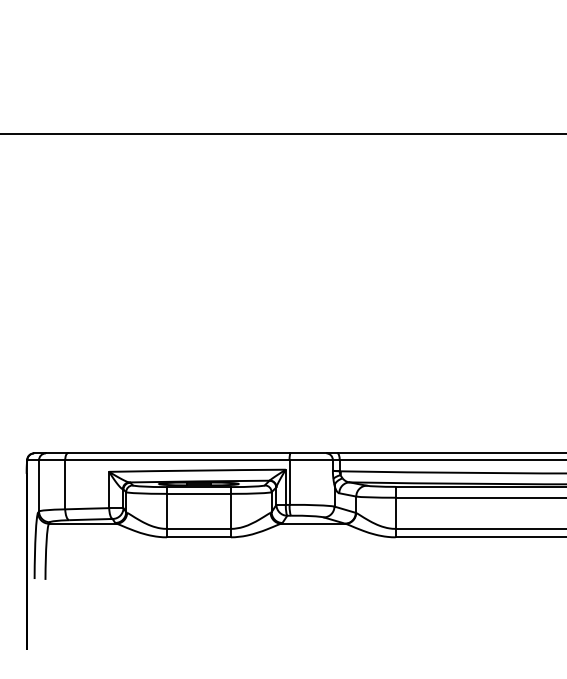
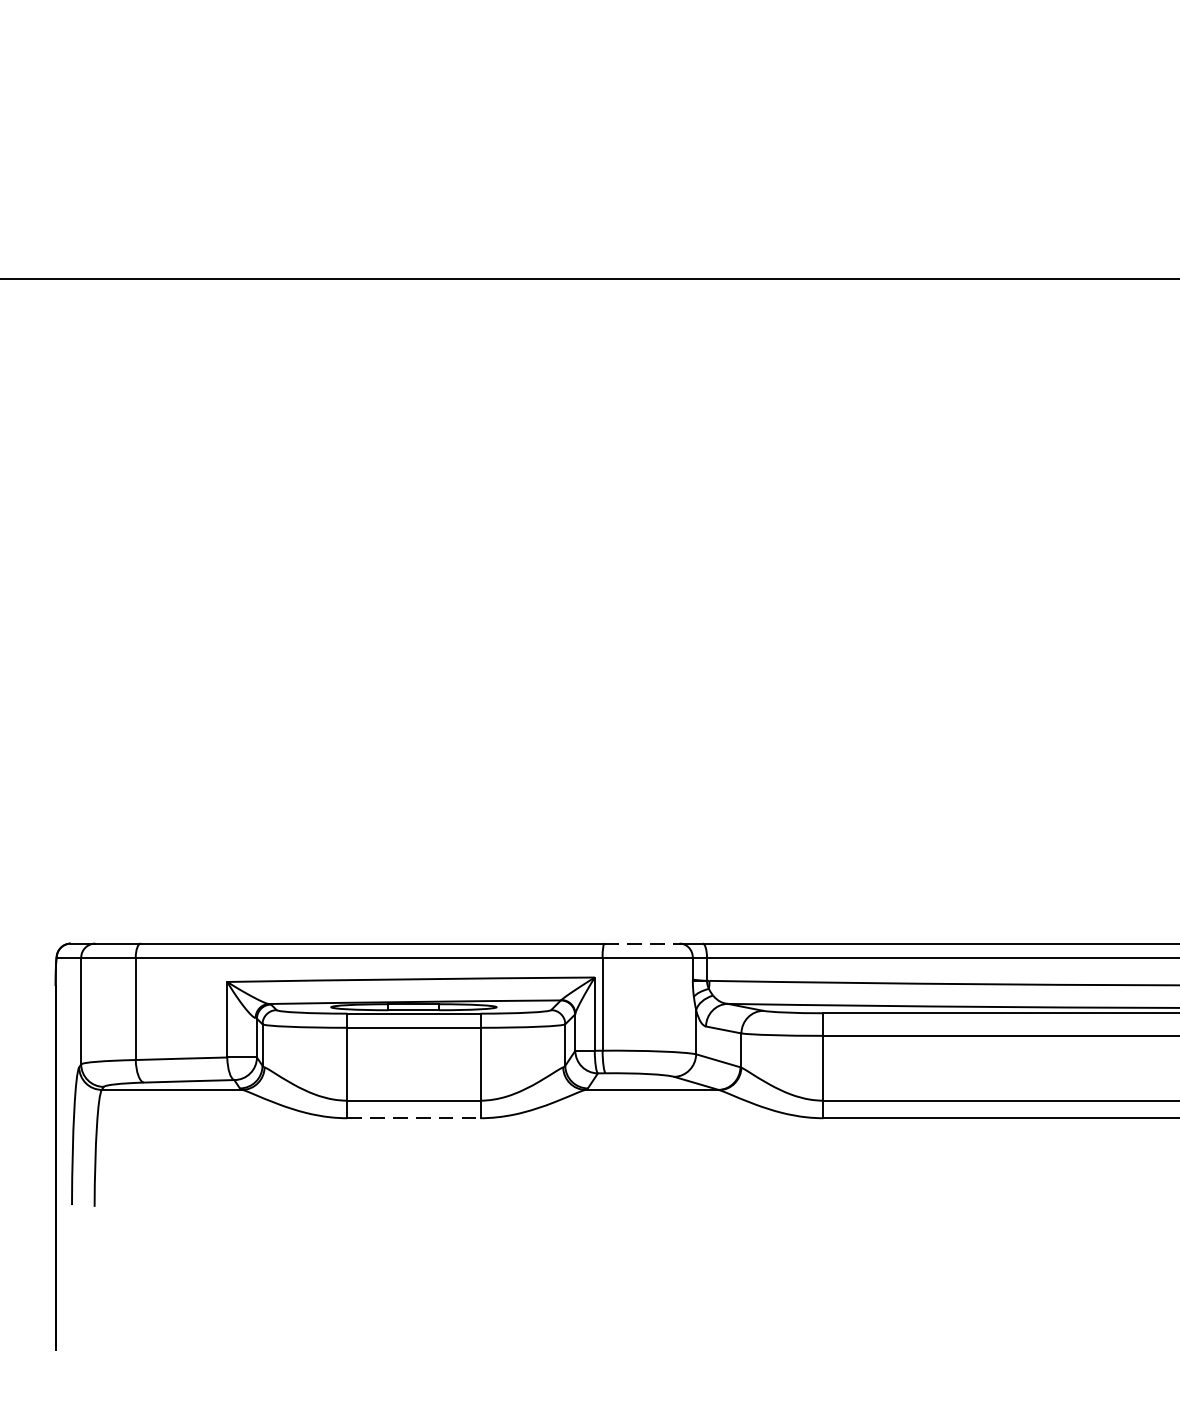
line: (309, 453) -> (644, 943), solid -> dashed
line: (198, 537) -> (413, 1118), solid -> dashed

